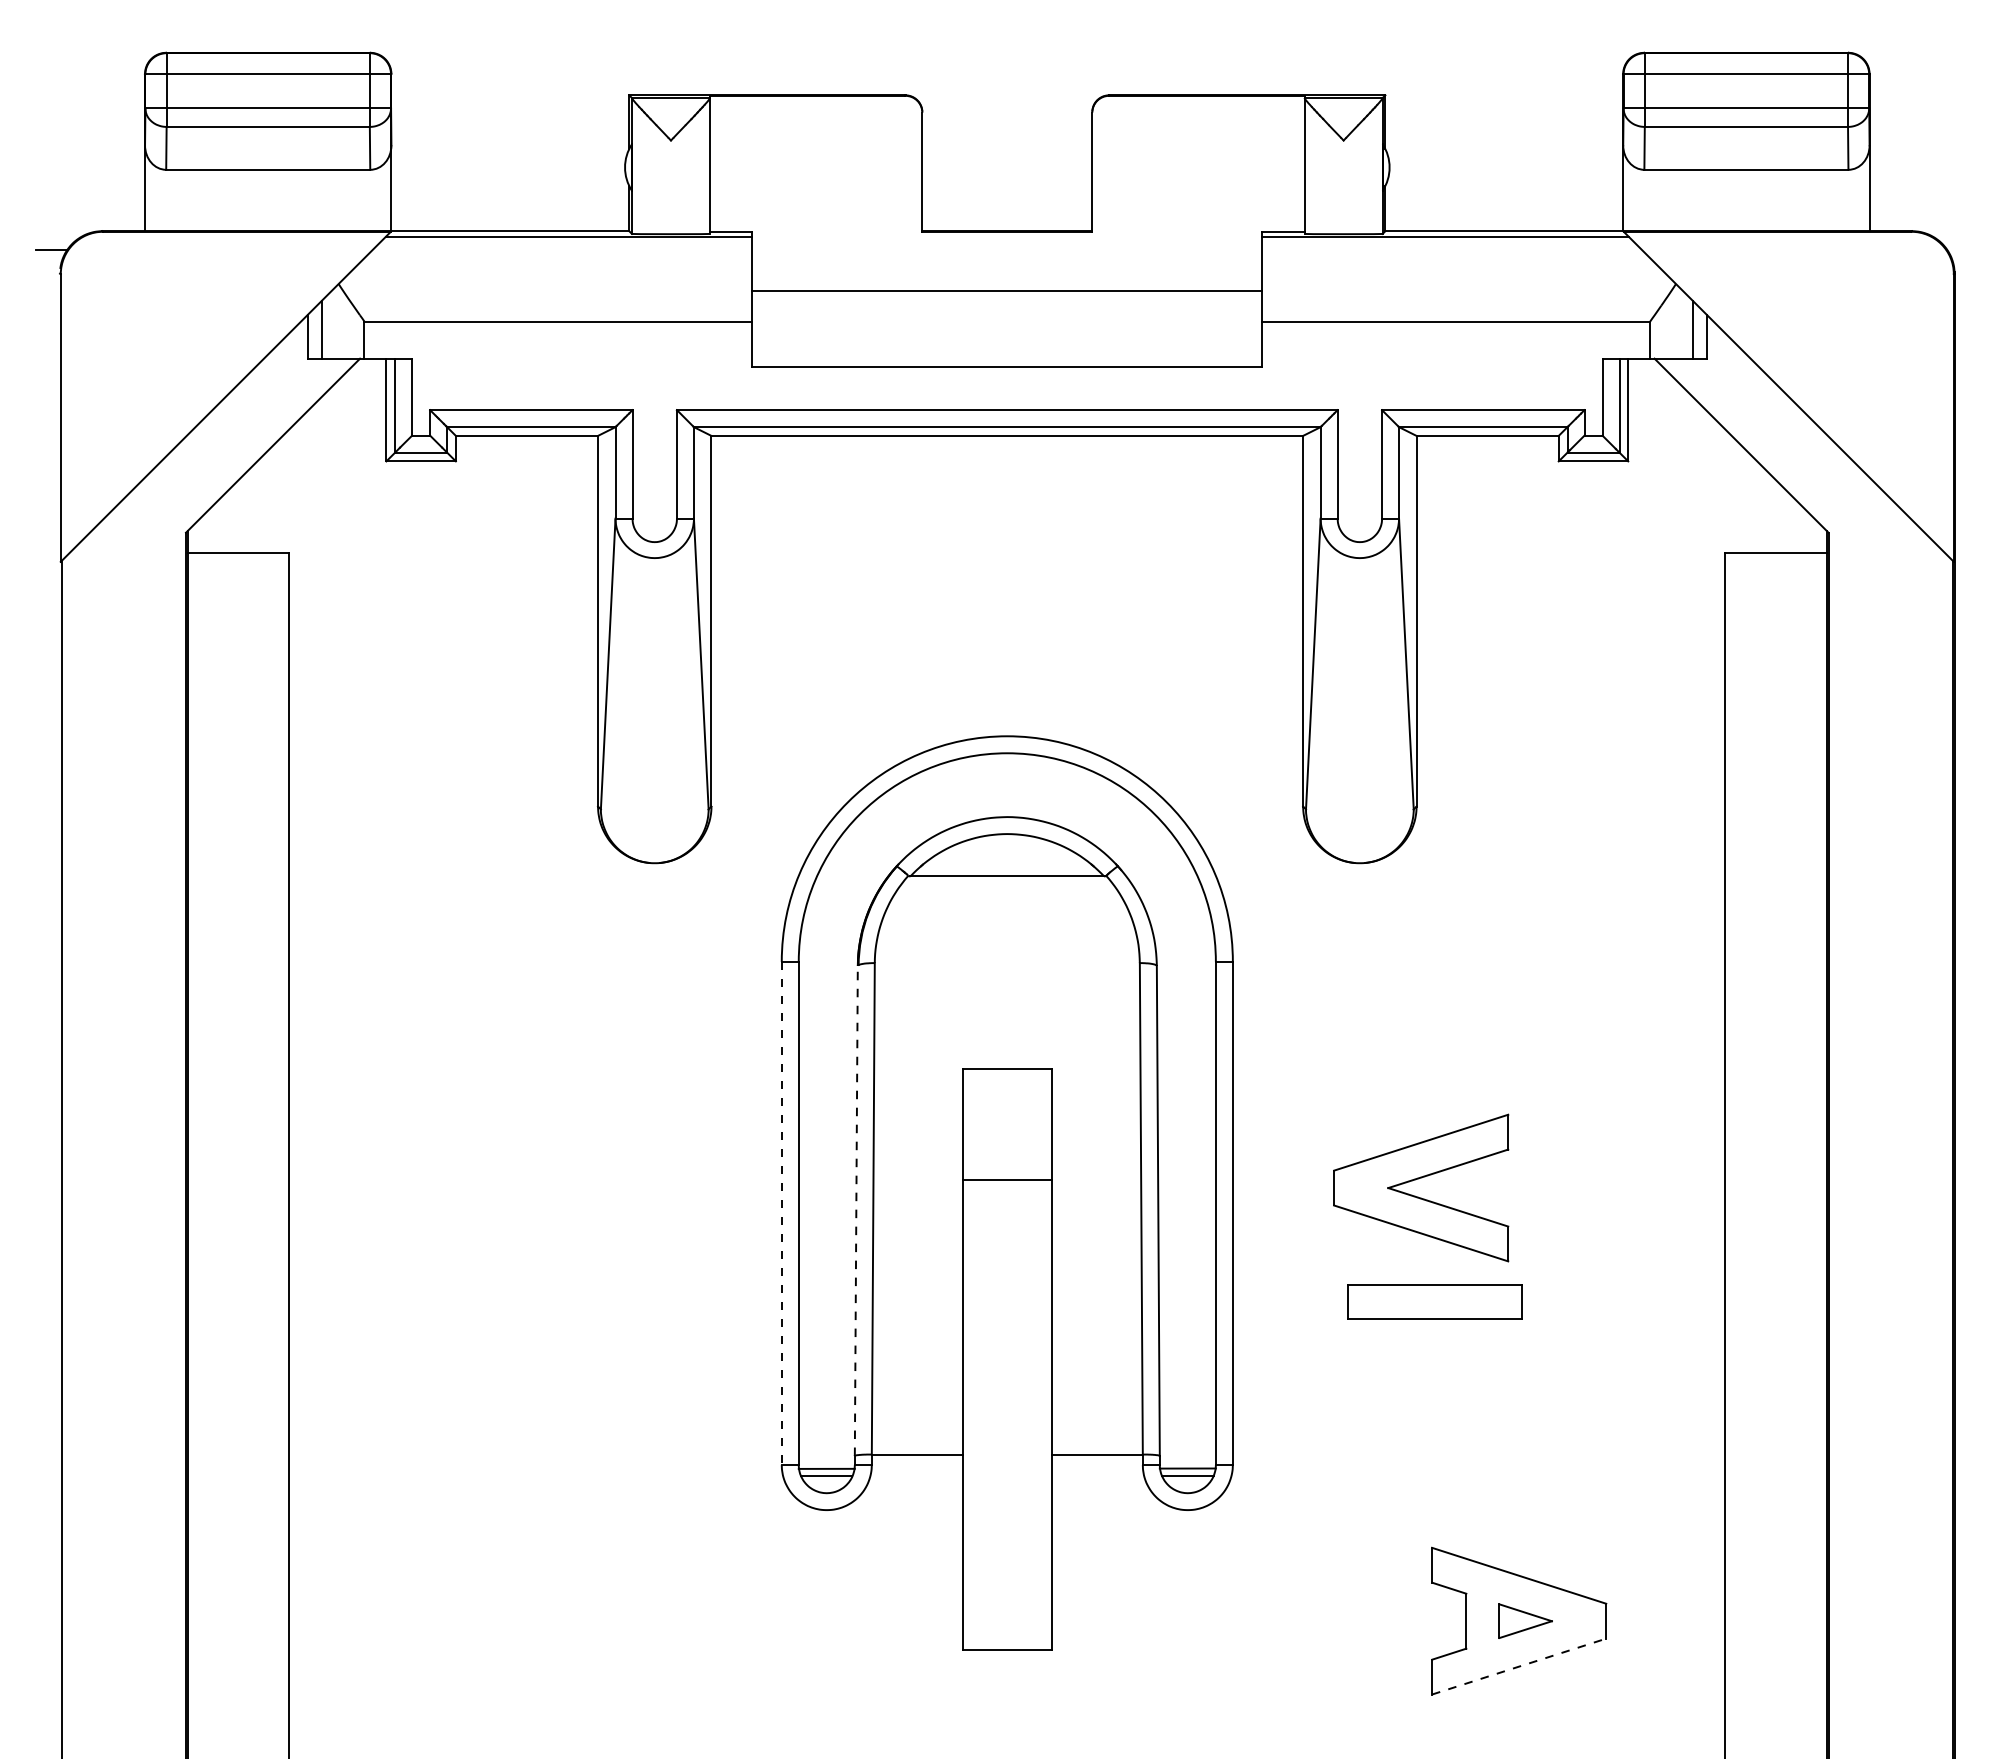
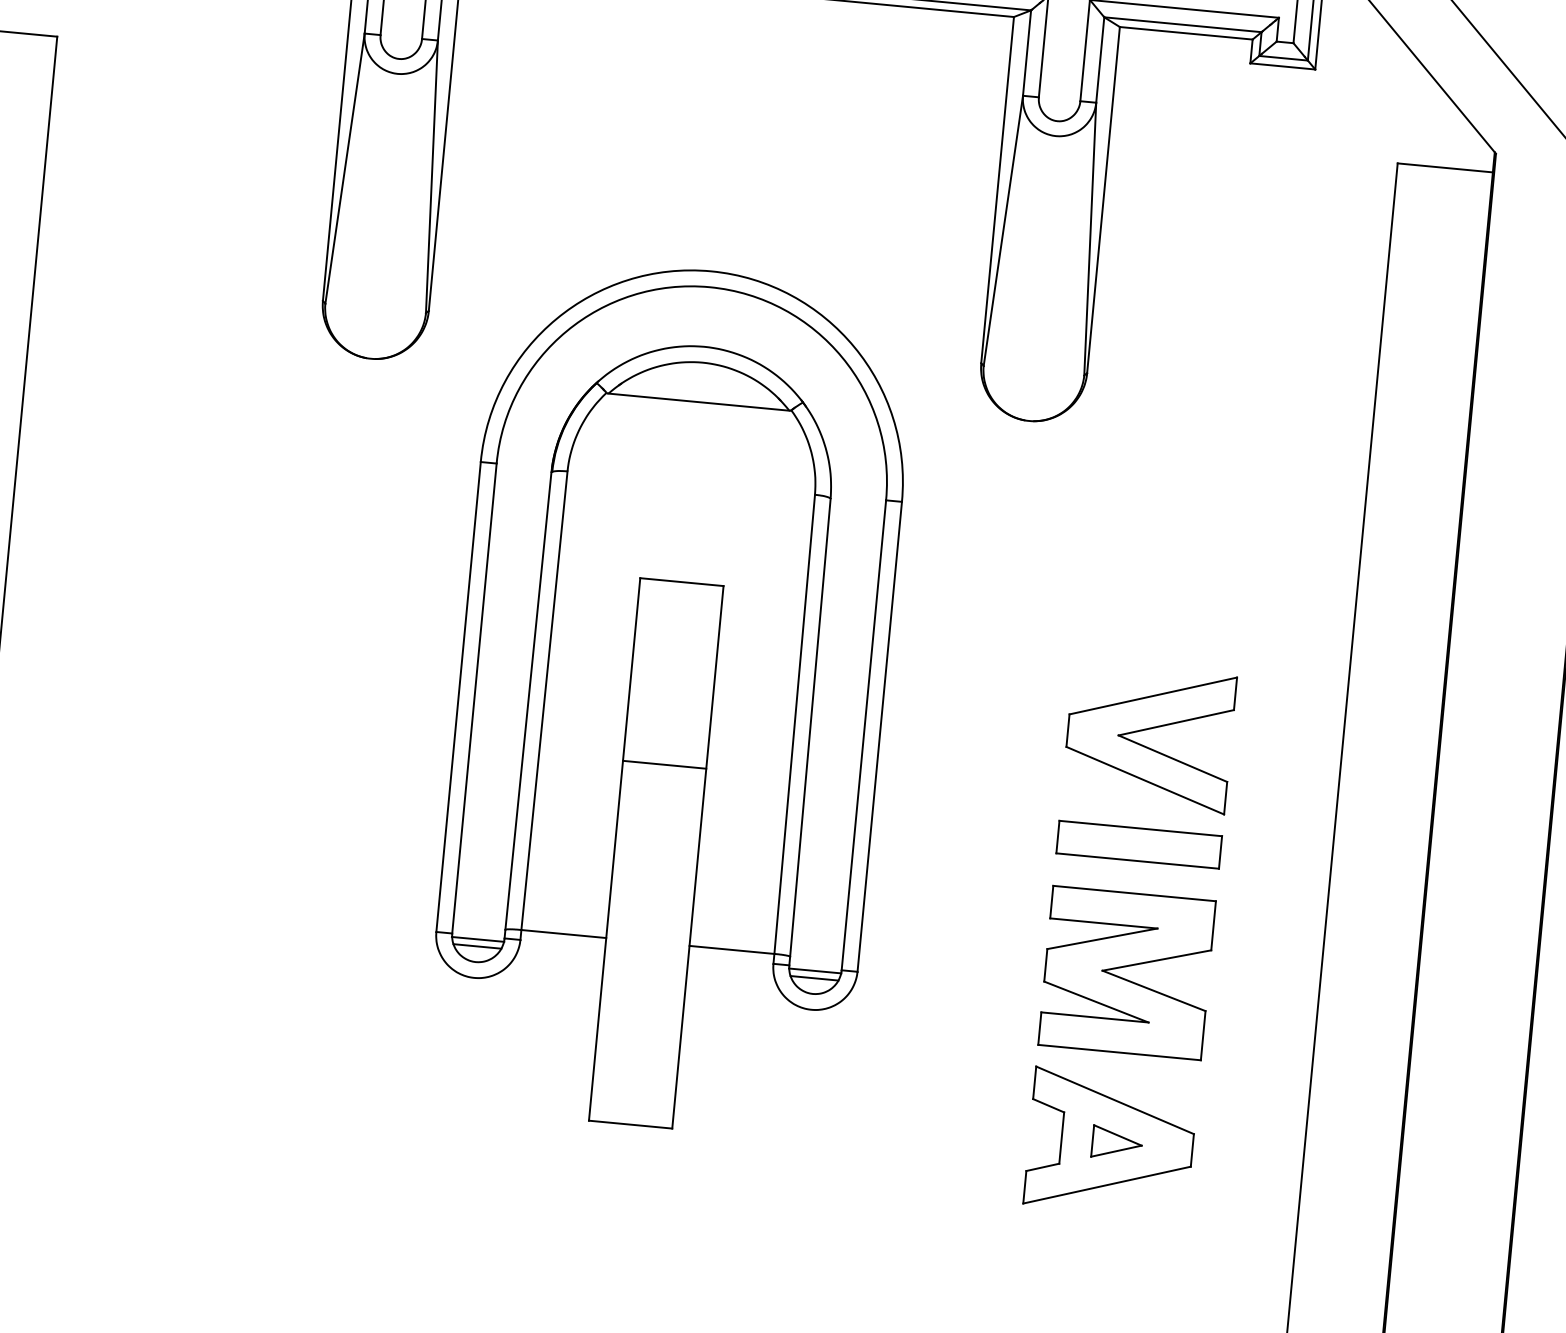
line: (1006, 1179) -> (663, 764), moved
part: (1418, 1179) -> (1147, 730), moved
line: (856, 1210) -> (528, 700), dashed -> solid
line: (781, 1213) -> (458, 696), dashed -> solid
part: (1434, 1301) -> (1138, 844), moved
part: (1518, 1445) -> (1125, 978), added
line: (1519, 1666) -> (1107, 1185), dashed -> solid

